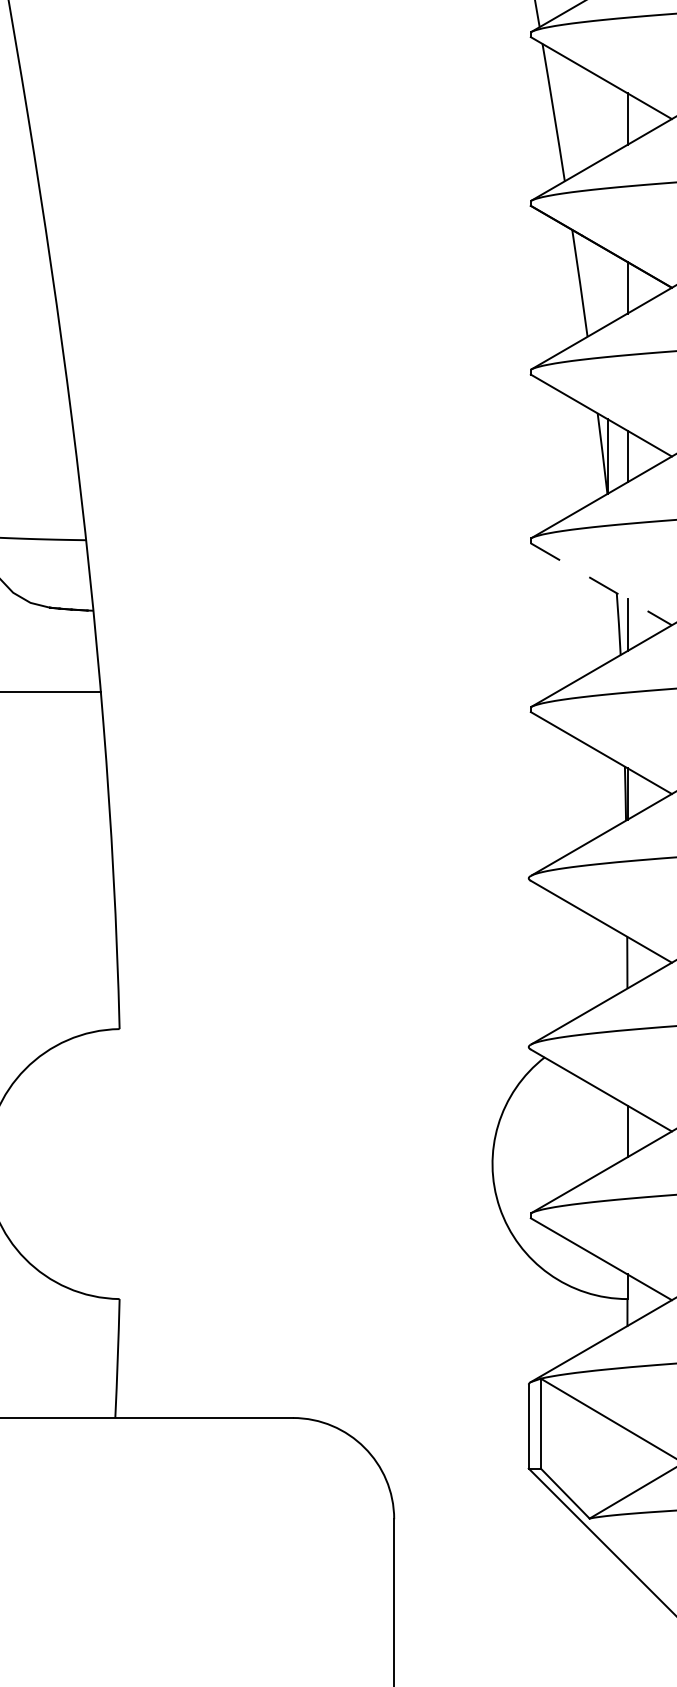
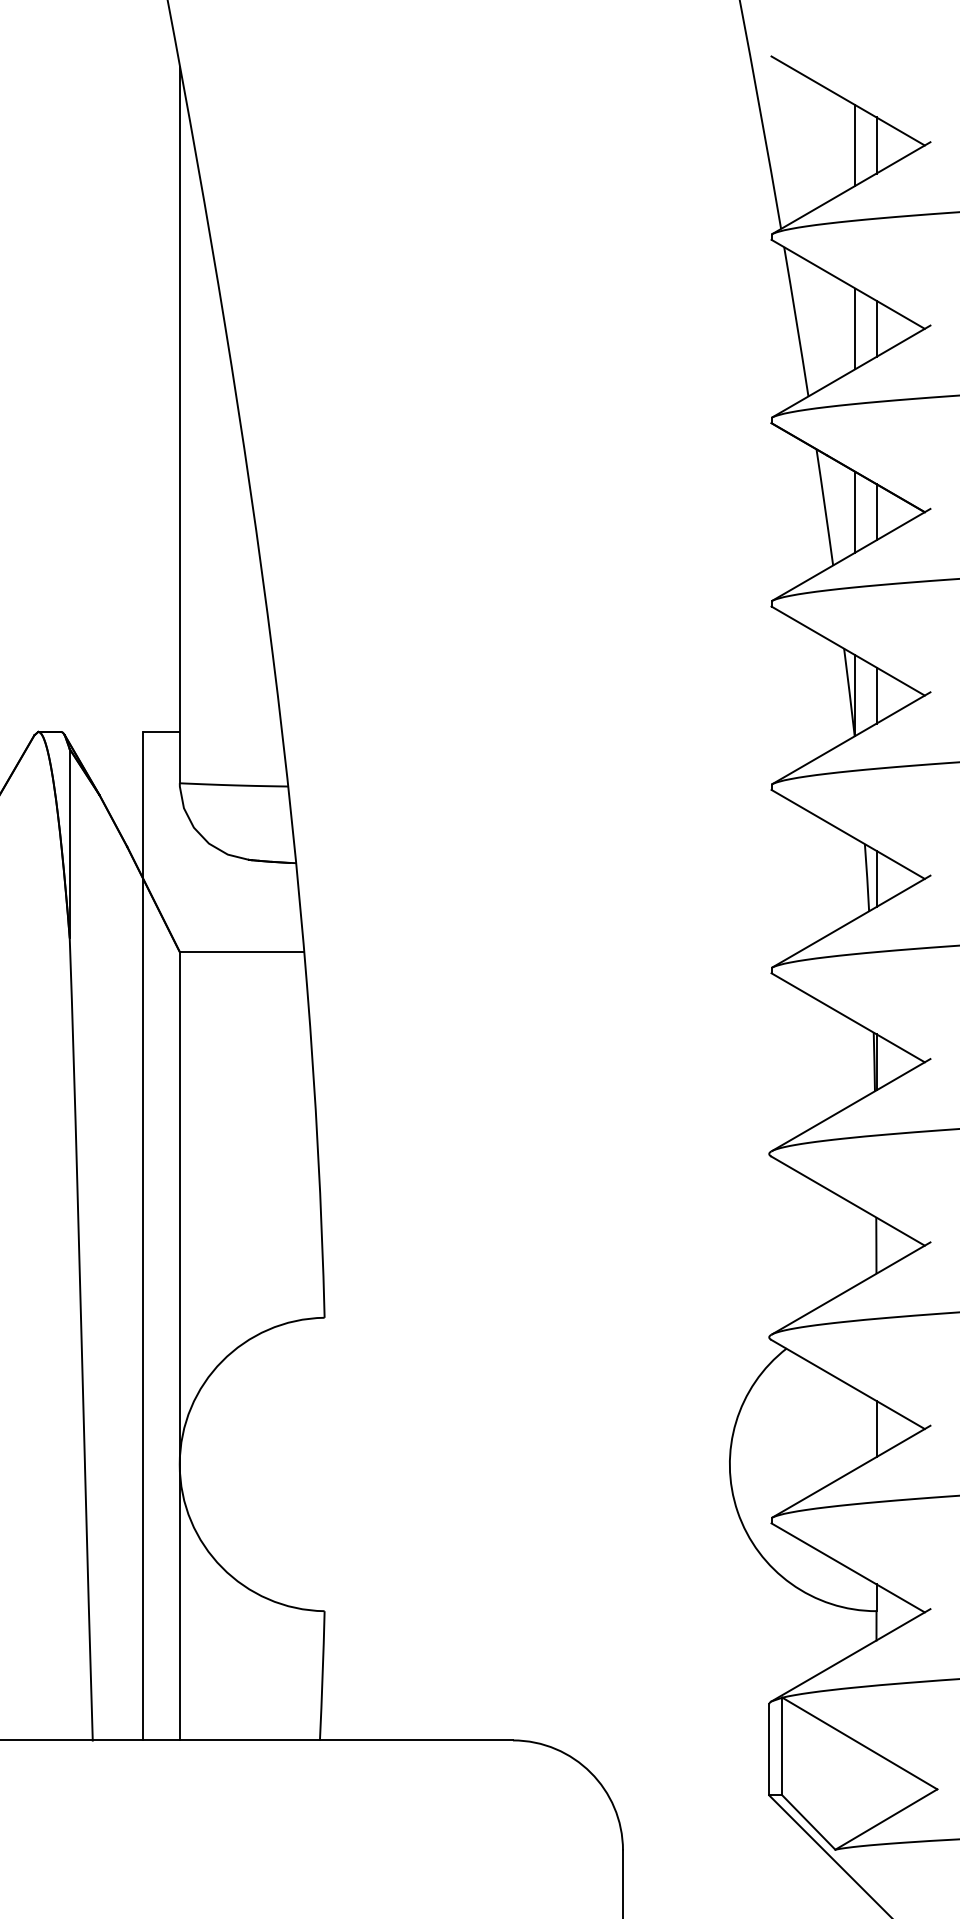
line: (608, 118) -> (855, 328), added
line: (608, 287) -> (855, 511), added
line: (601, 584) -> (848, 834), dashed -> solid

